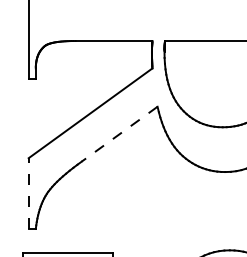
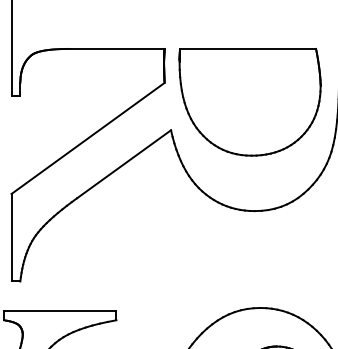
line: (119, 134) -> (124, 164), dashed -> solid
line: (28, 193) -> (11, 237), dashed -> solid

